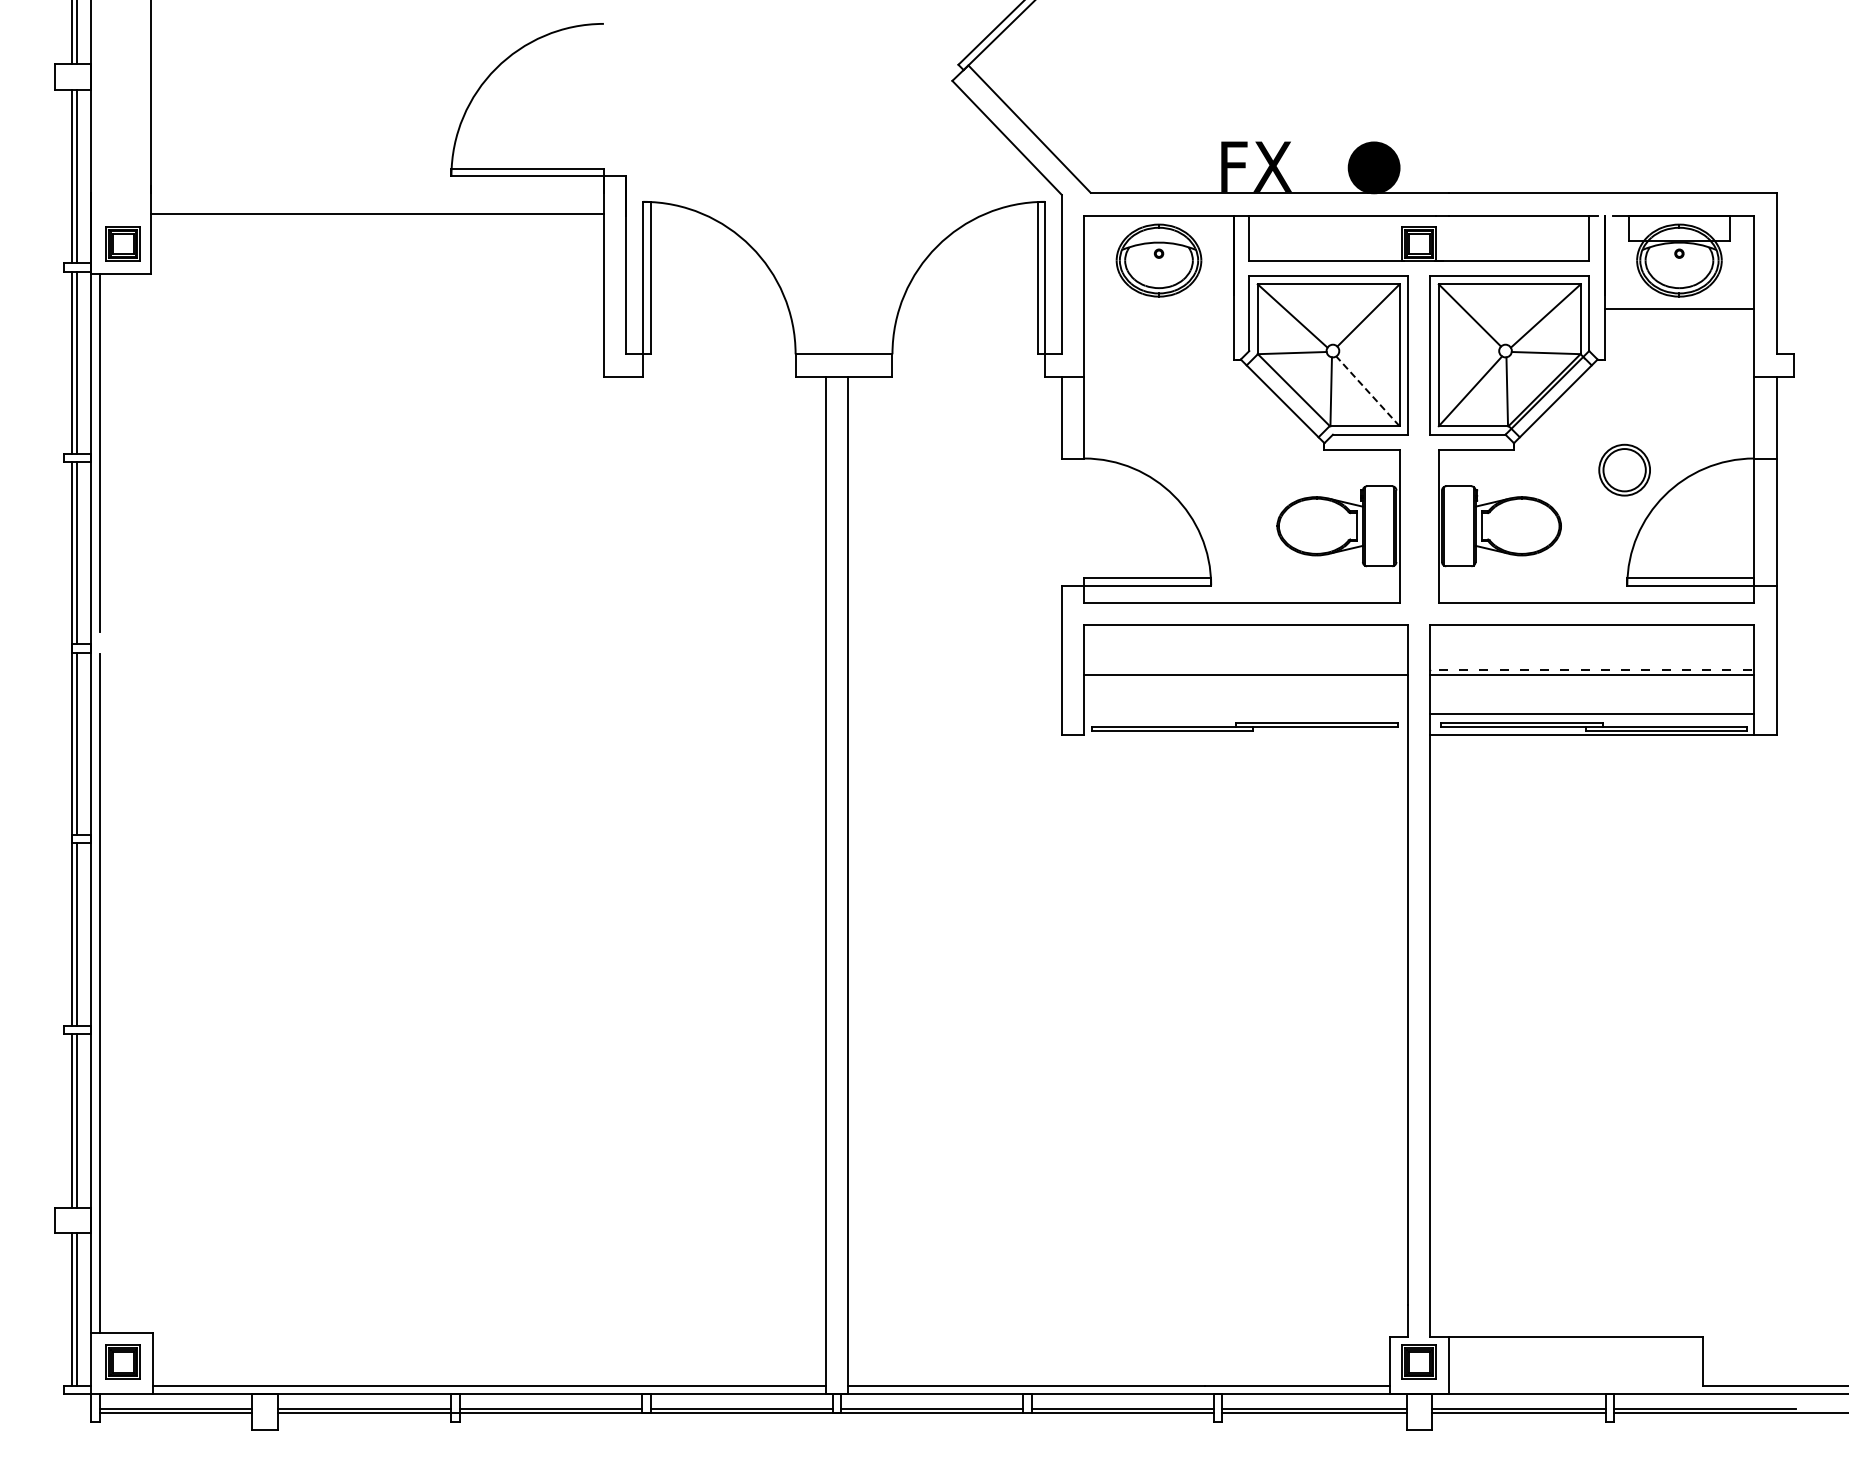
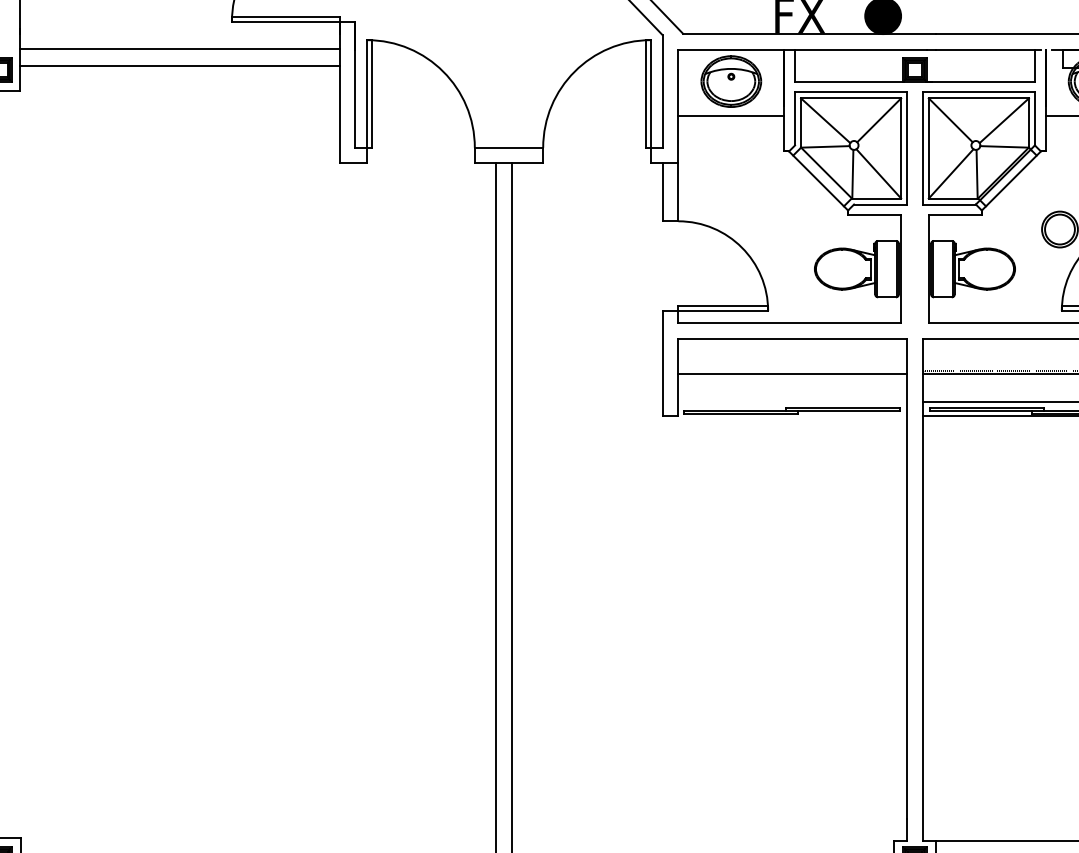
line: (376, 237) -> (179, 65), added
line: (1158, 308) -> (730, 115), added
line: (1367, 390) -> (878, 173), dashed -> solid

